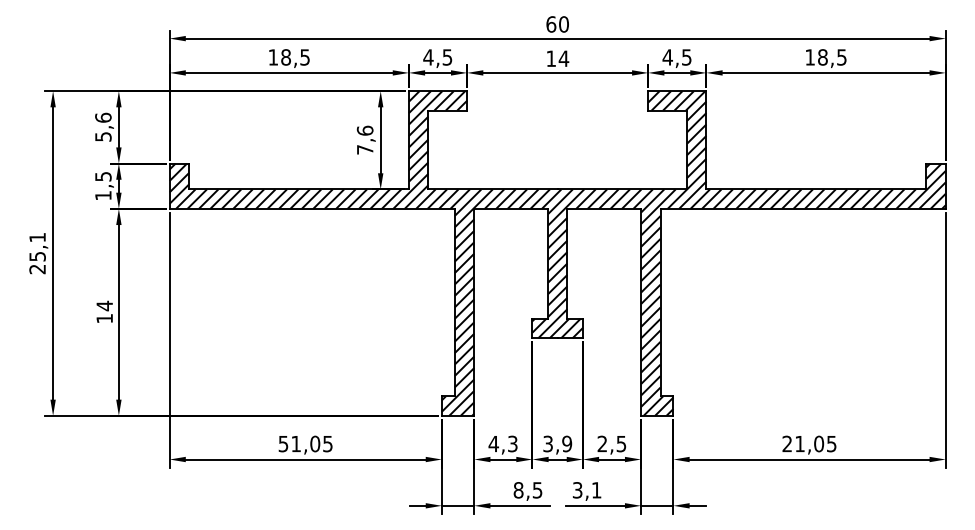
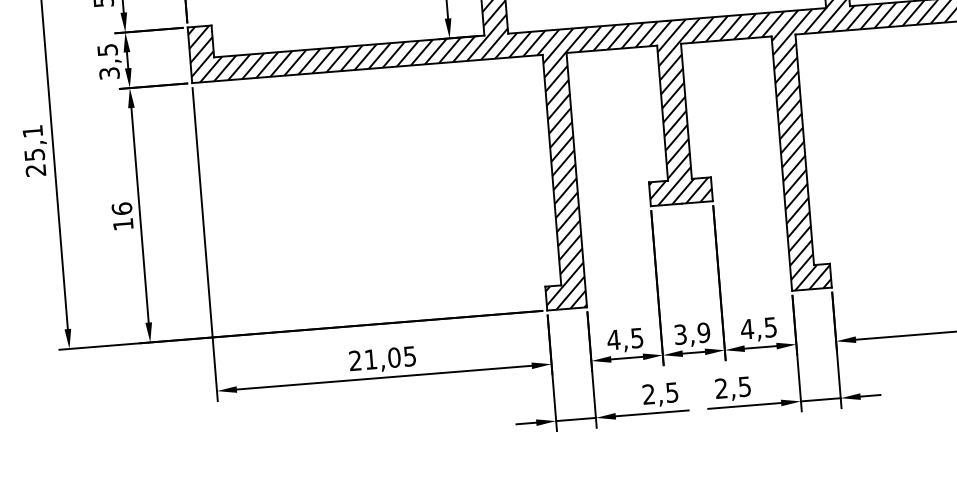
text: (103, 195) -> (109, 73), 1,5 -> 3,5
text: (104, 305) -> (121, 208), 14 -> 16
text: (283, 443) -> (355, 360), 51,05 -> 21,05
text: (512, 443) -> (636, 337), 4,3 -> 4,5
text: (602, 443) -> (747, 328), 2,5 -> 4,5
text: (518, 490) -> (648, 394), 8,5 -> 2,5
text: (587, 490) -> (733, 387), 3,1 -> 2,5

